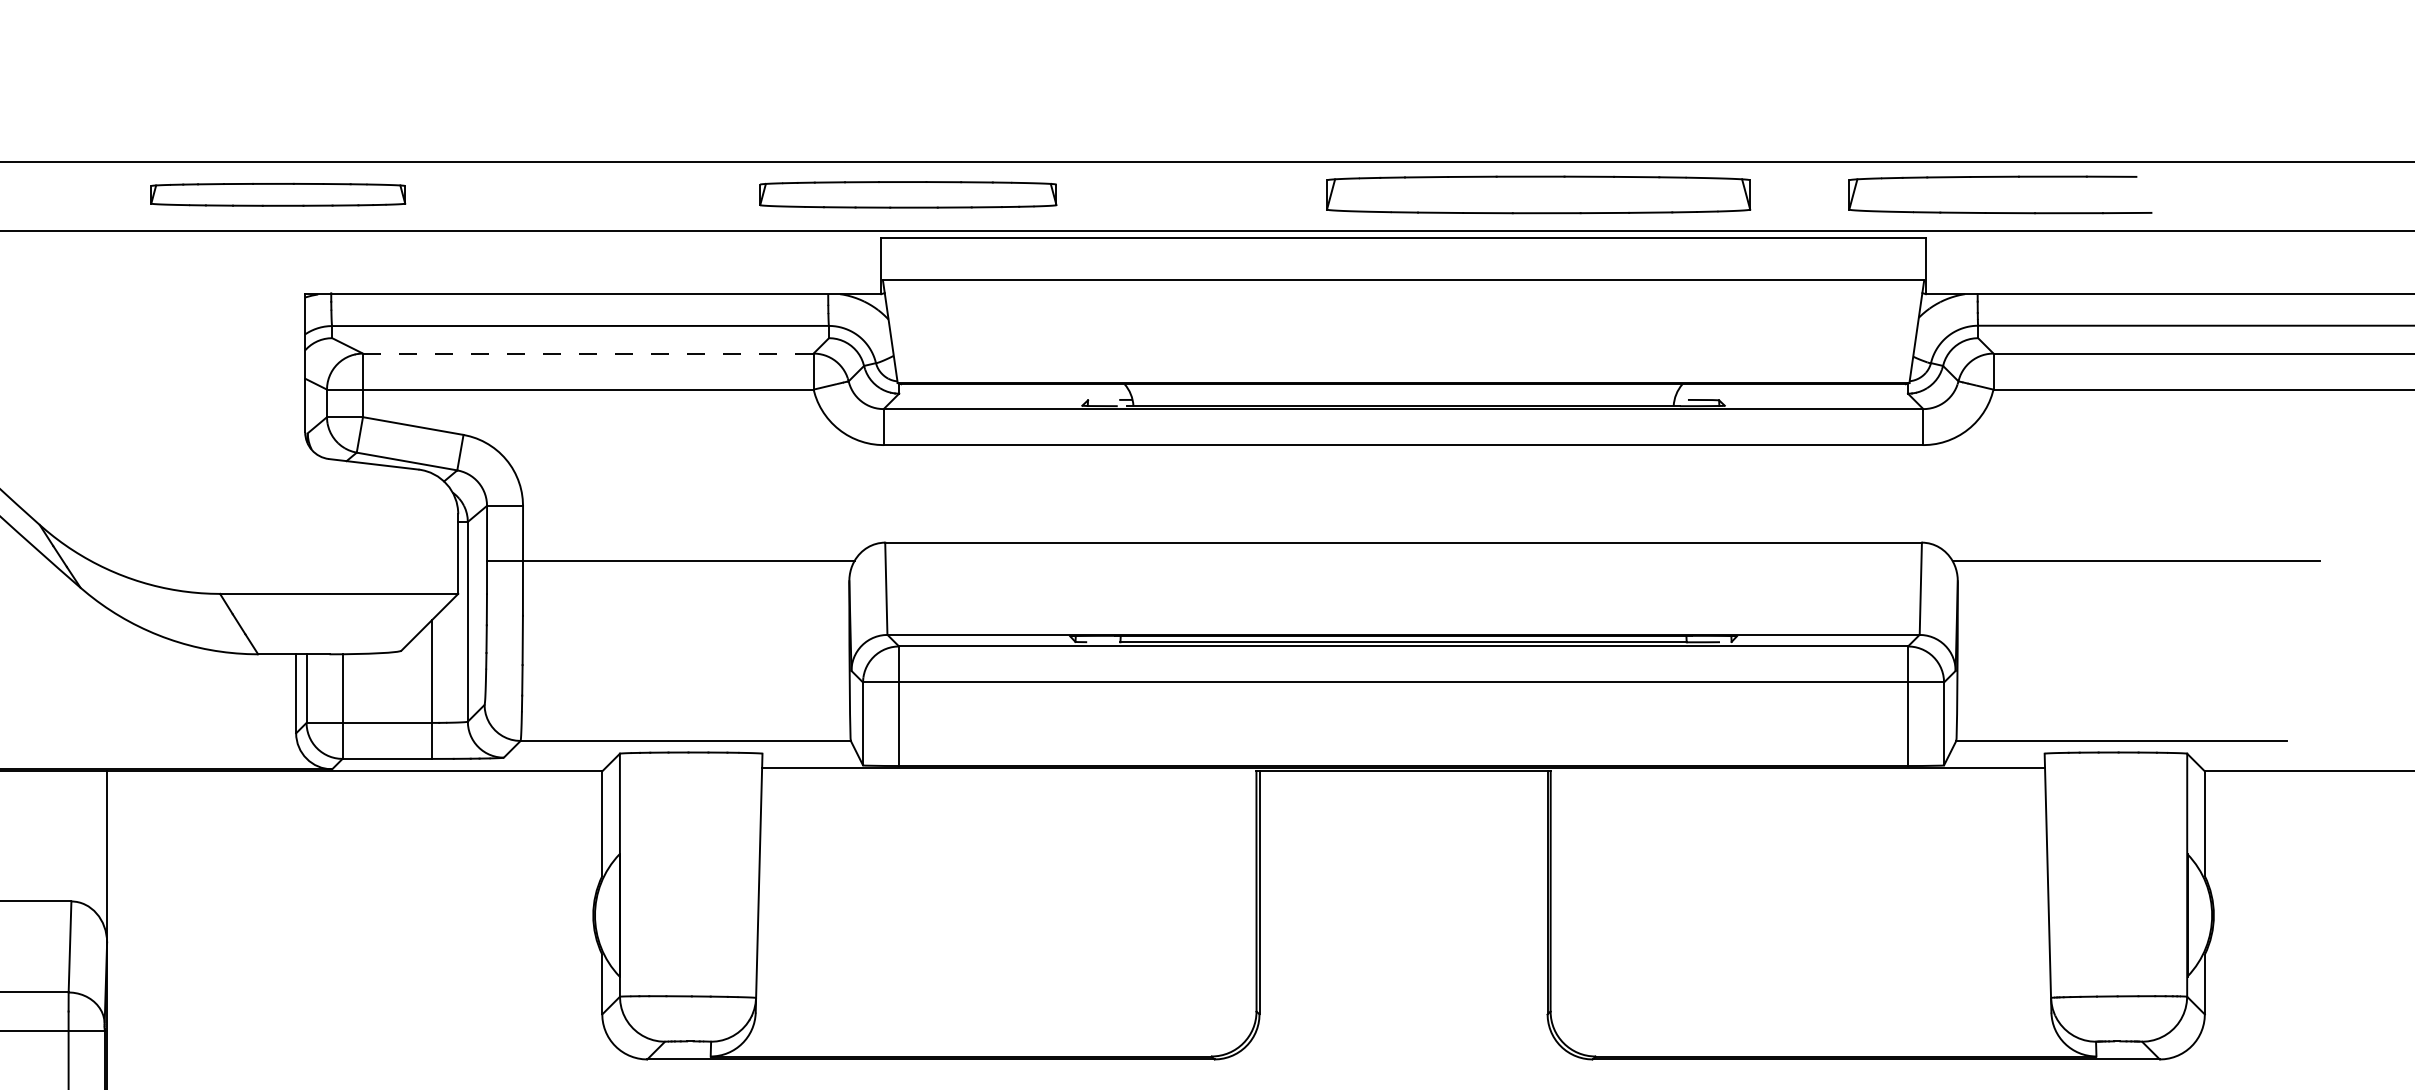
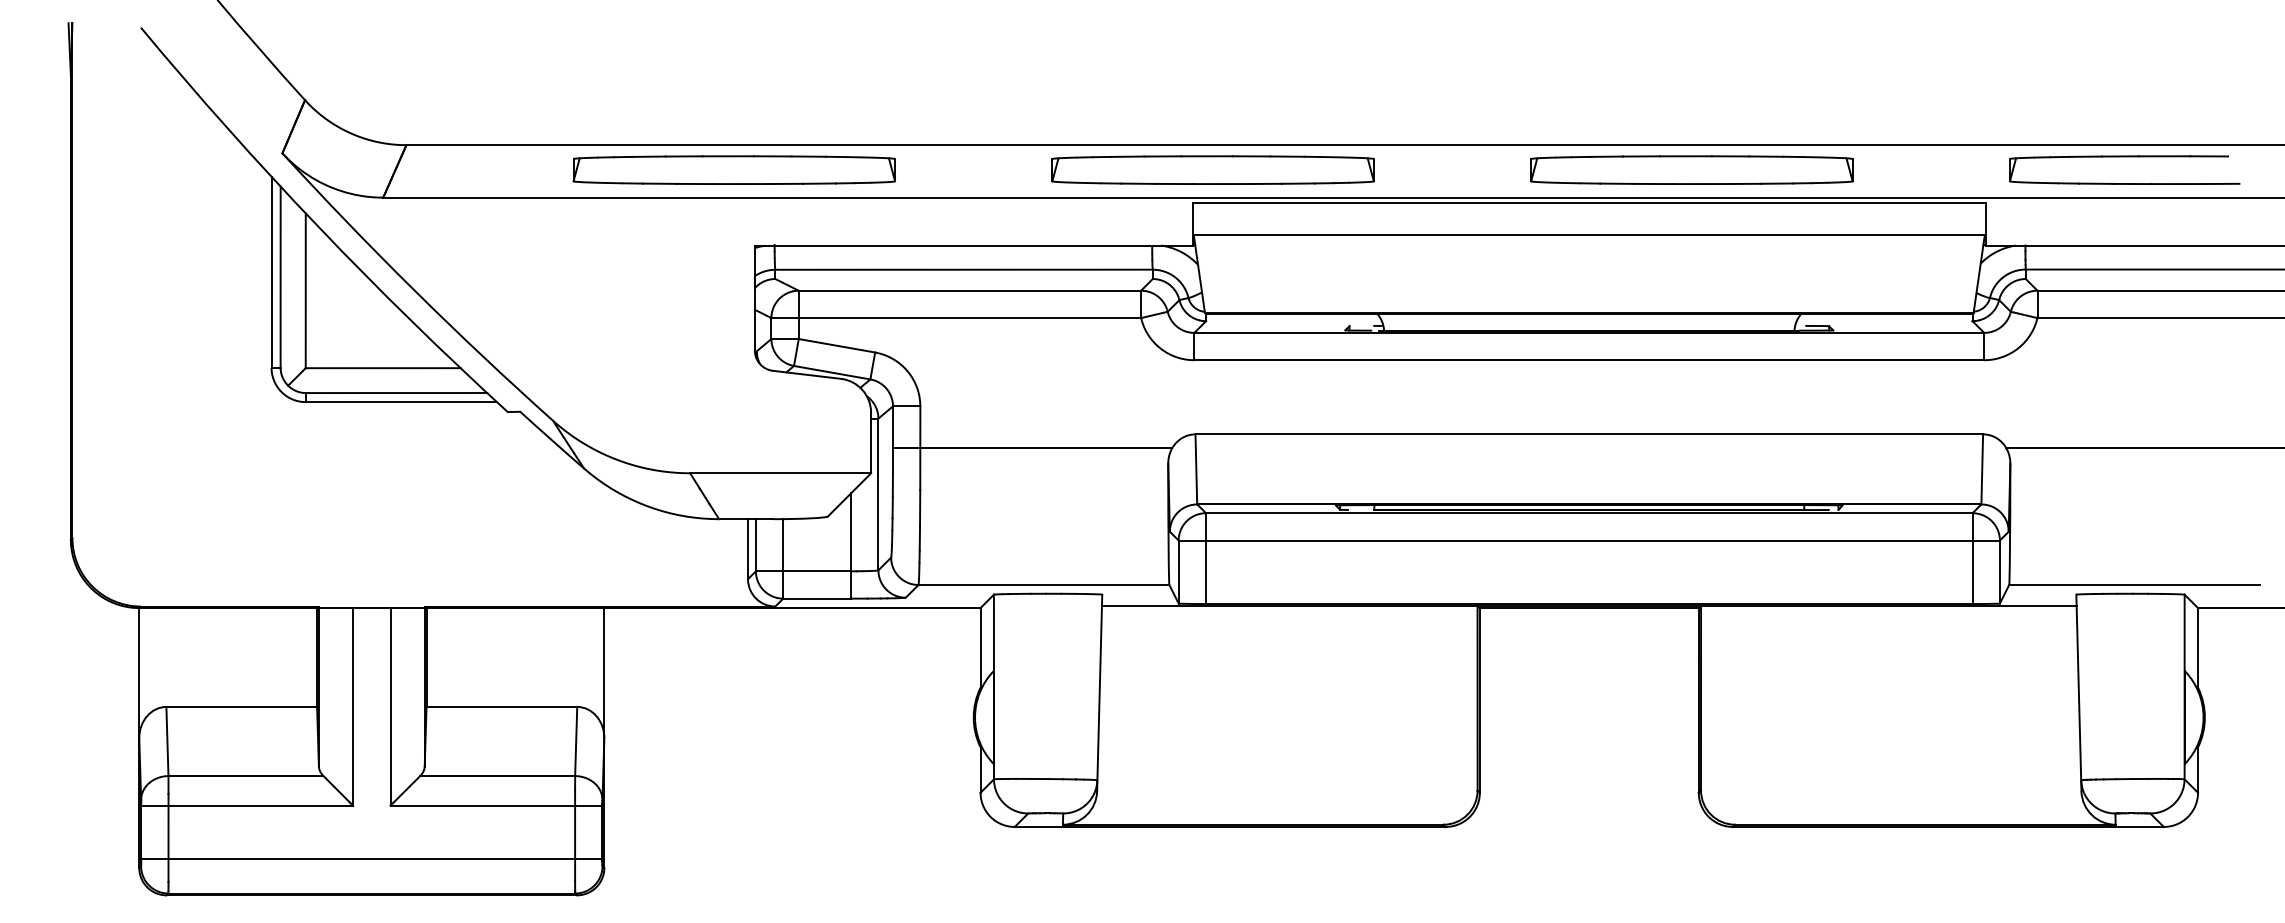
part: (2000, 178) -> (2124, 157), moved
part: (278, 194) -> (734, 169), size x1.67
part: (907, 194) -> (1212, 169), size x1.43
line: (589, 353) -> (970, 290), dashed -> solid

